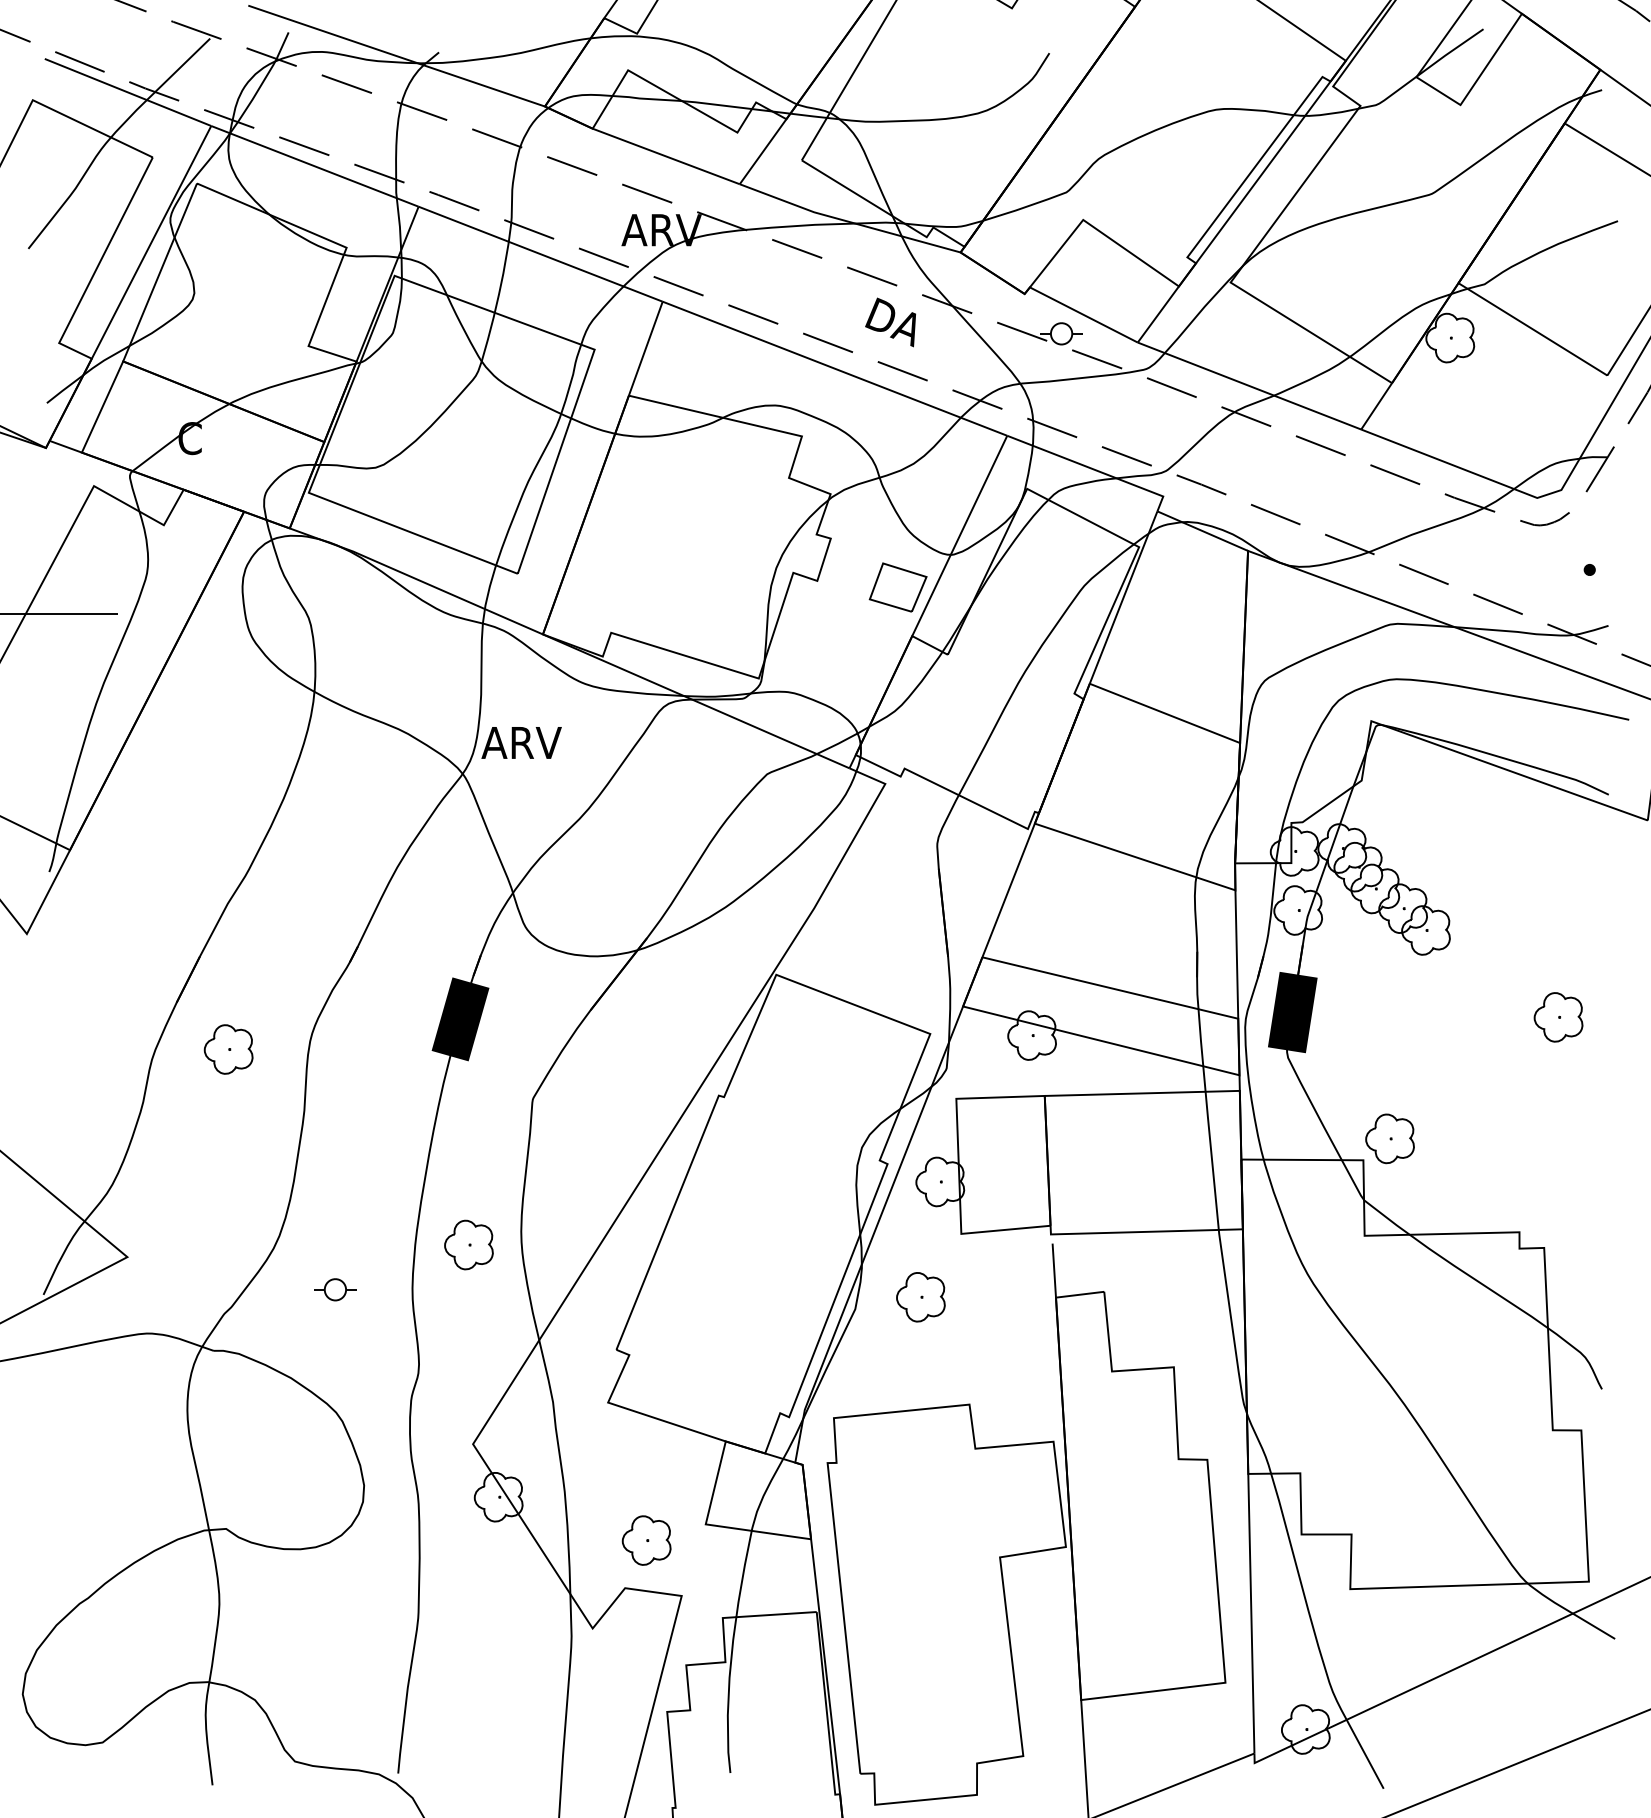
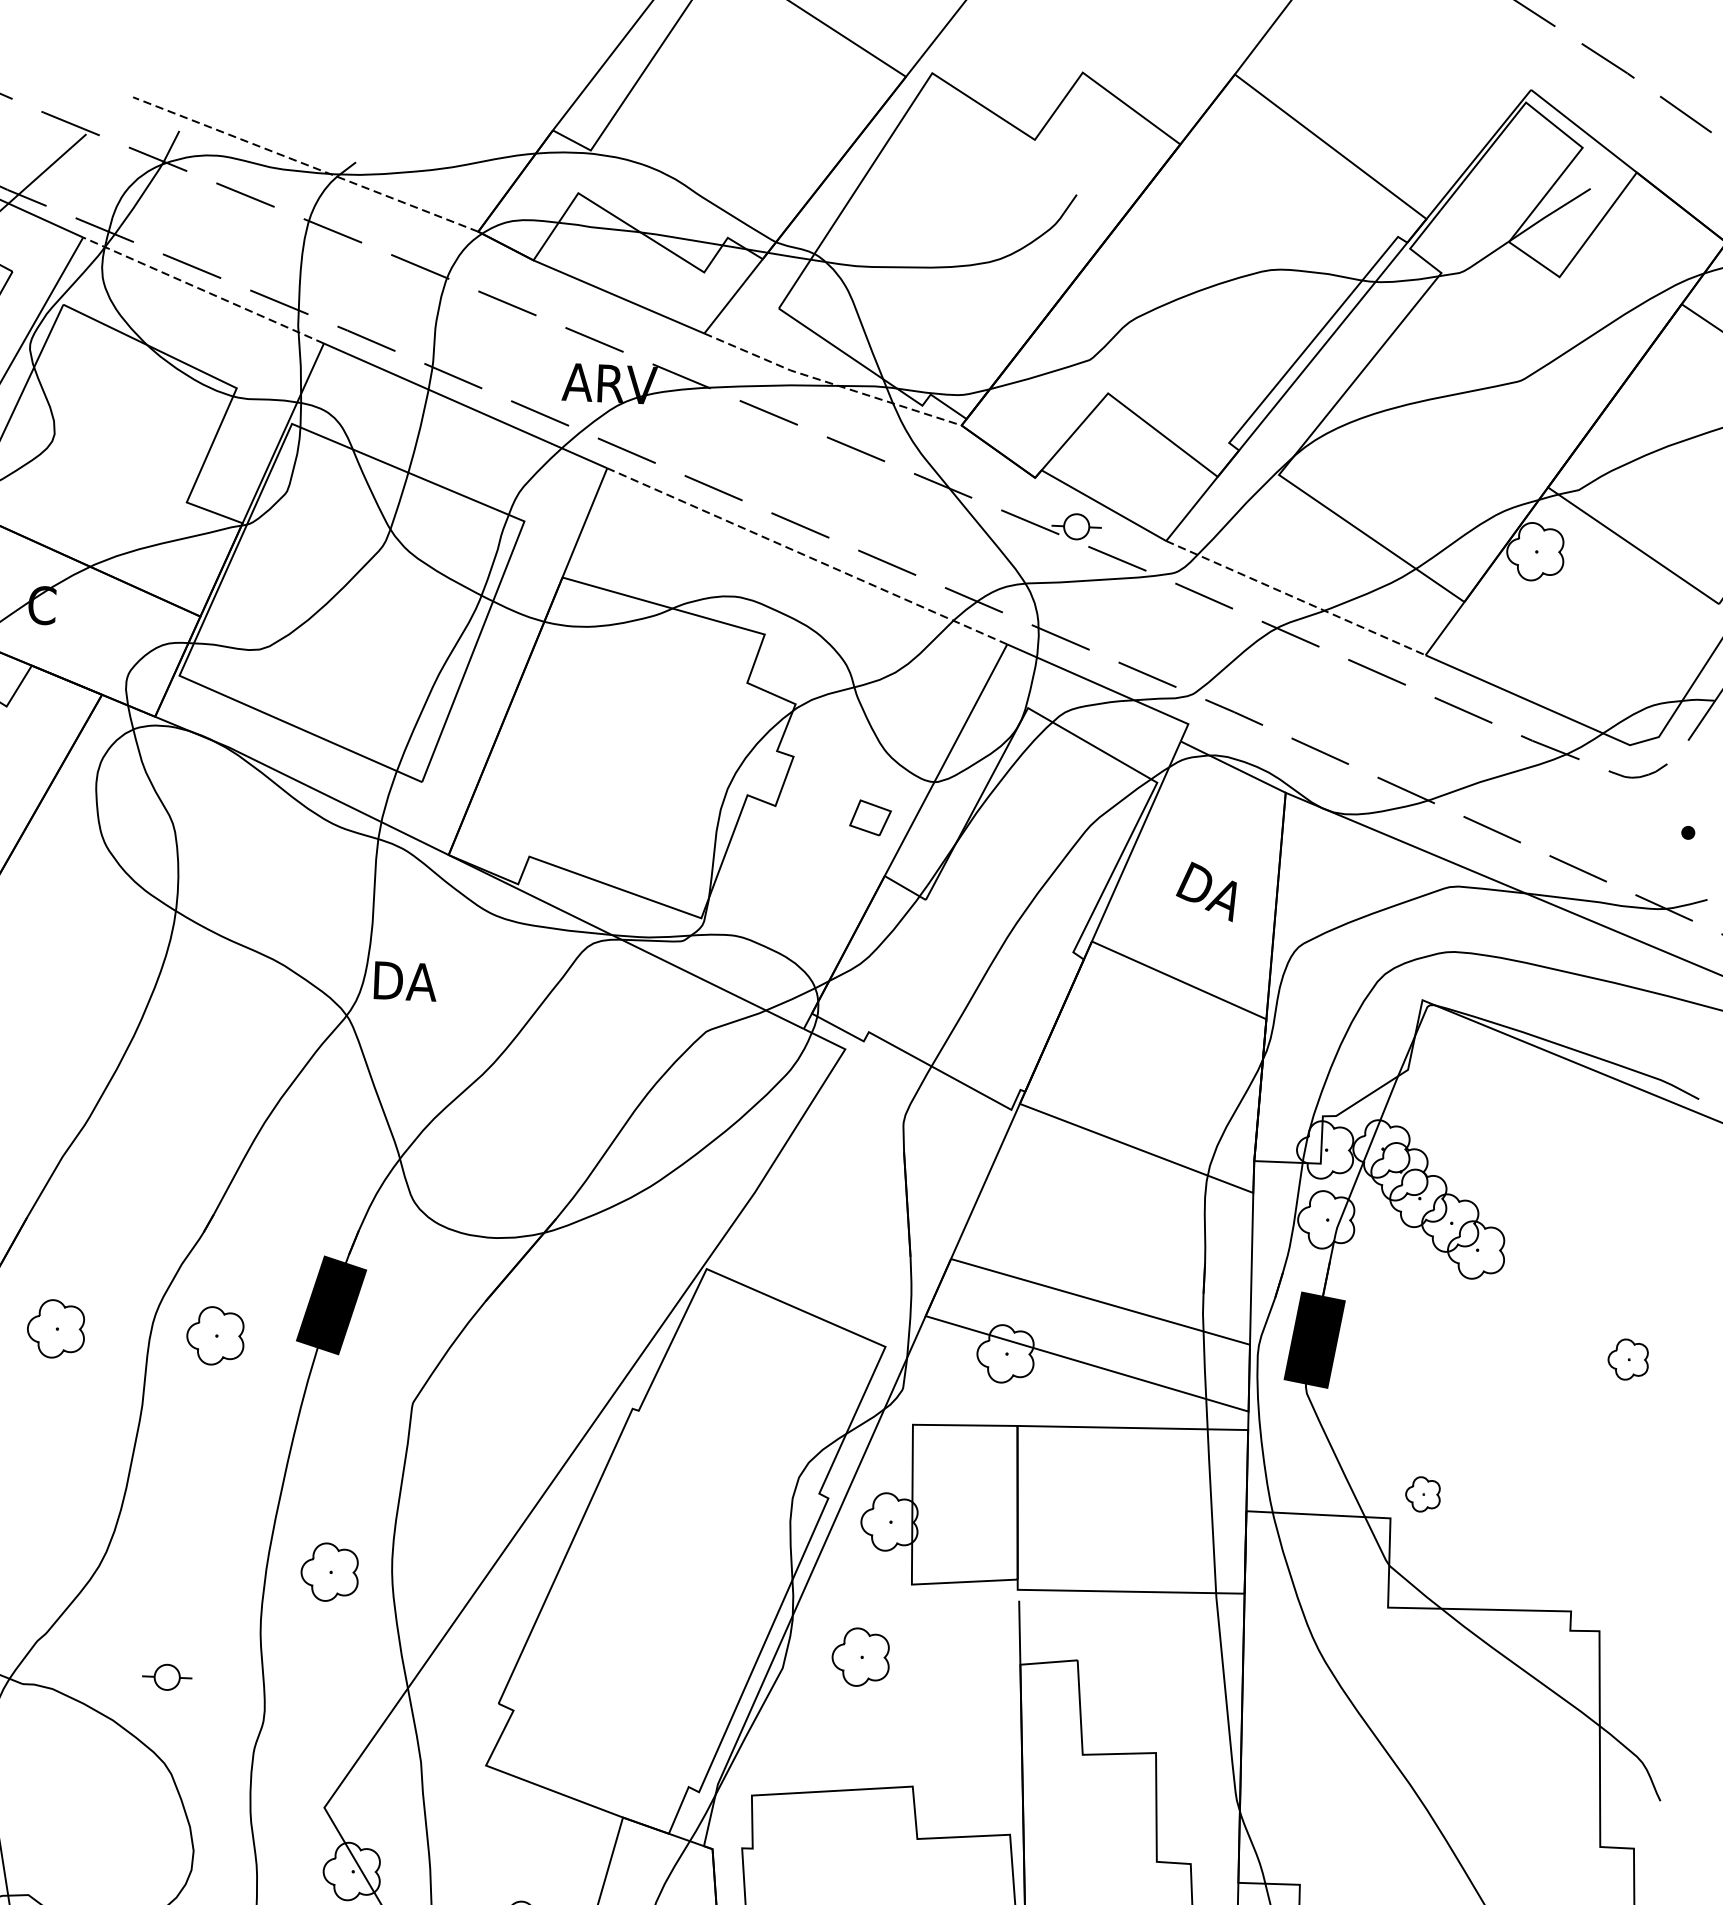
line: (396, 56) -> (305, 164), solid -> dashed
line: (314, 166) -> (203, 290), solid -> dashed
line: (848, 221) -> (830, 383), solid -> dashed
text: (890, 322) -> (1206, 891), moved
line: (835, 368) -> (807, 556), solid -> dashed
line: (1249, 386) -> (1295, 598), solid -> dashed
part: (897, 587) -> (869, 817), size x0.6
text: (521, 742) -> (417, 981), ARV -> DA
part: (1558, 1017) -> (1628, 1359), size x0.7
part: (363, 1049) -> (215, 1335), added
part: (1389, 1138) -> (1422, 1493), size x0.6
part: (335, 1289) -> (167, 1677), moved

